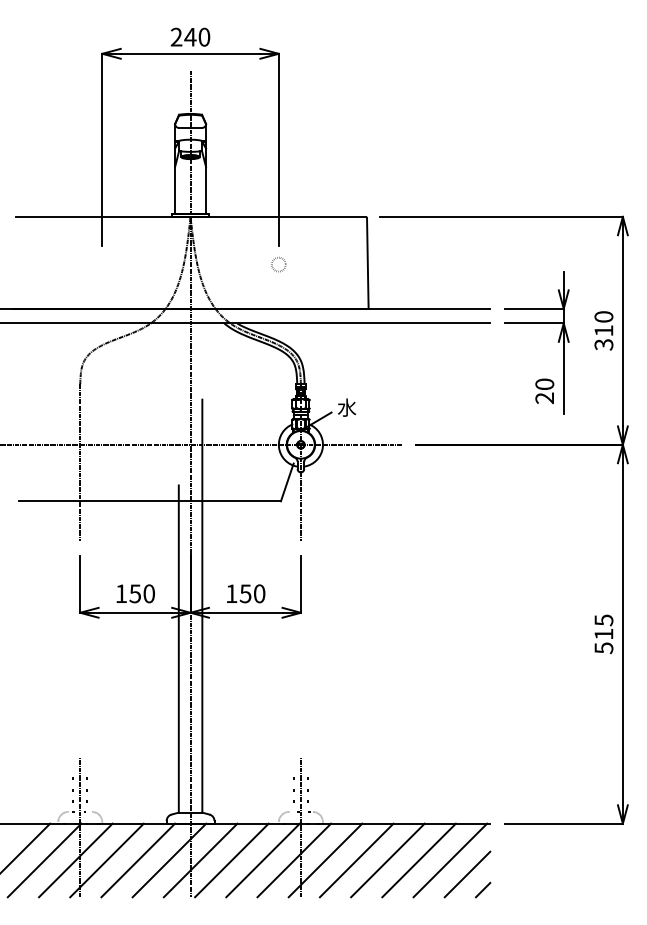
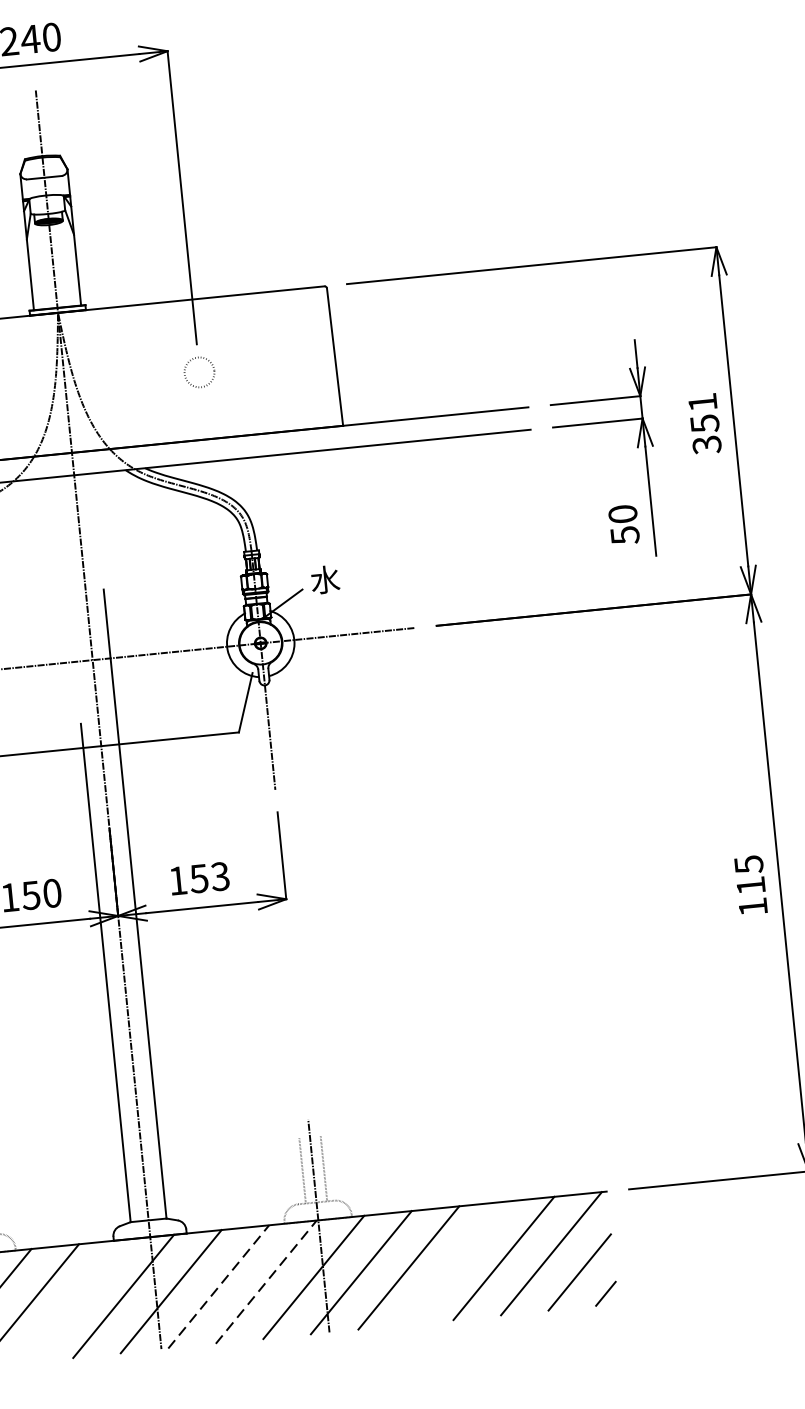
circle: (278, 264) -> (199, 372), size x1.4
text: (603, 323) -> (703, 412), 310 -> 351
text: (544, 398) -> (624, 535), 20 -> 50
text: (259, 593) -> (220, 876), 150 -> 153
text: (603, 648) -> (752, 907), 515 -> 115
line: (138, 860) -> (76, 1301), removed
line: (232, 860) -> (219, 1286), solid -> dashed
line: (263, 860) -> (266, 1282), solid -> dashed
line: (387, 860) -> (455, 1263), removed

